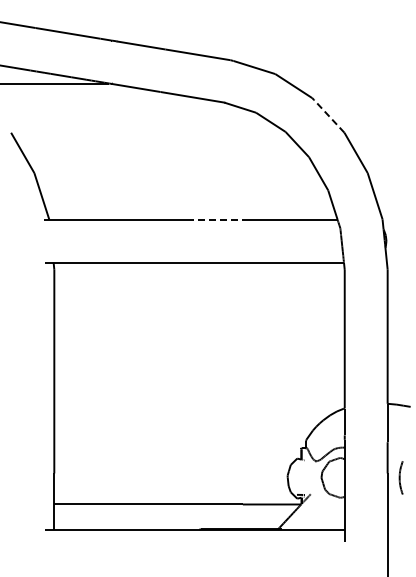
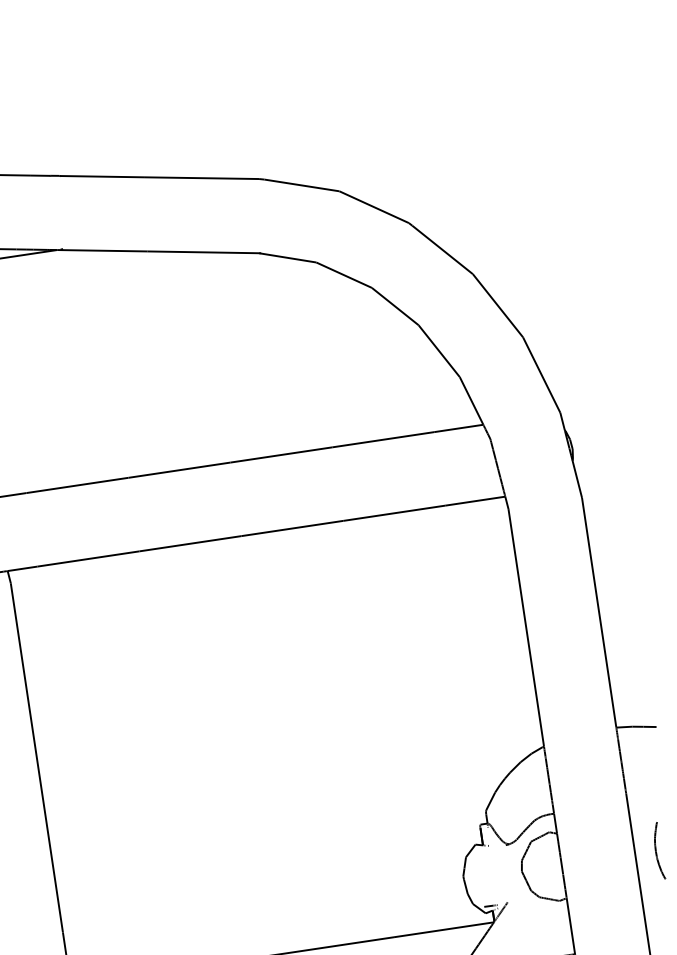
line: (328, 115) -> (441, 248), dashed -> solid
line: (219, 219) -> (280, 454), dashed -> solid

